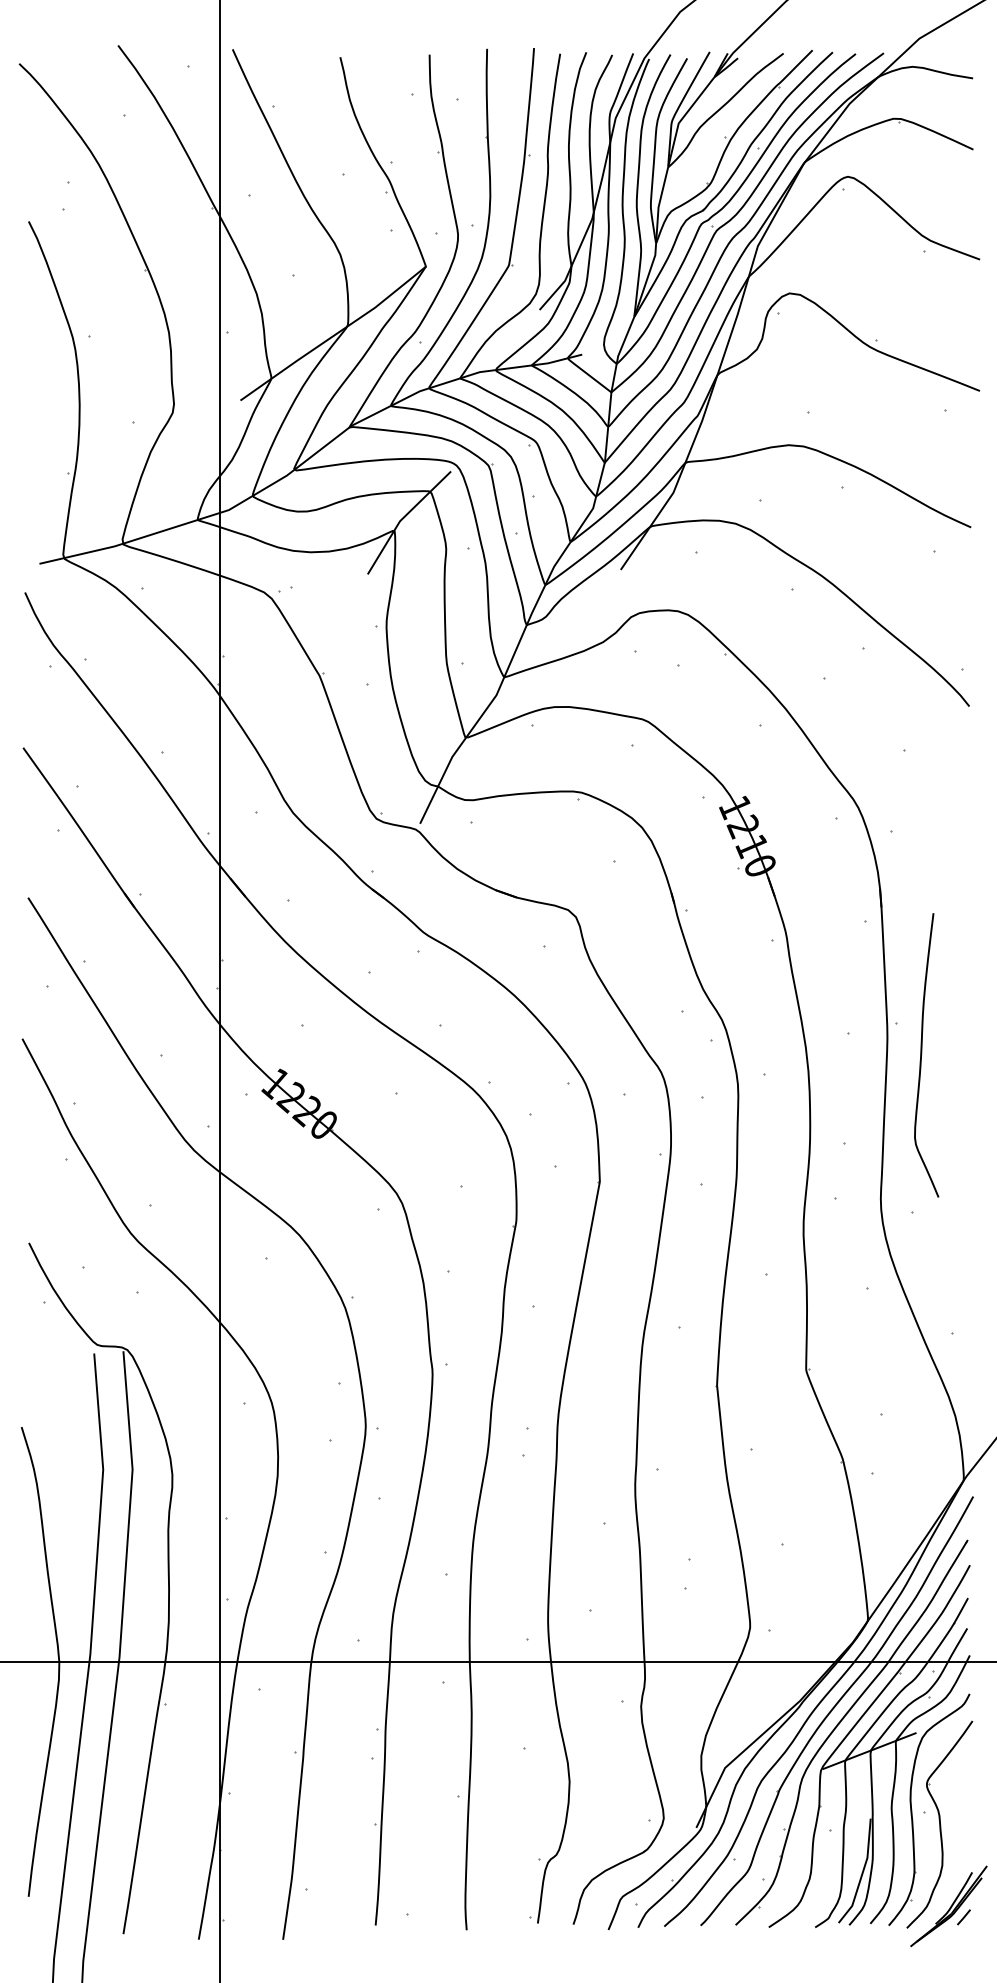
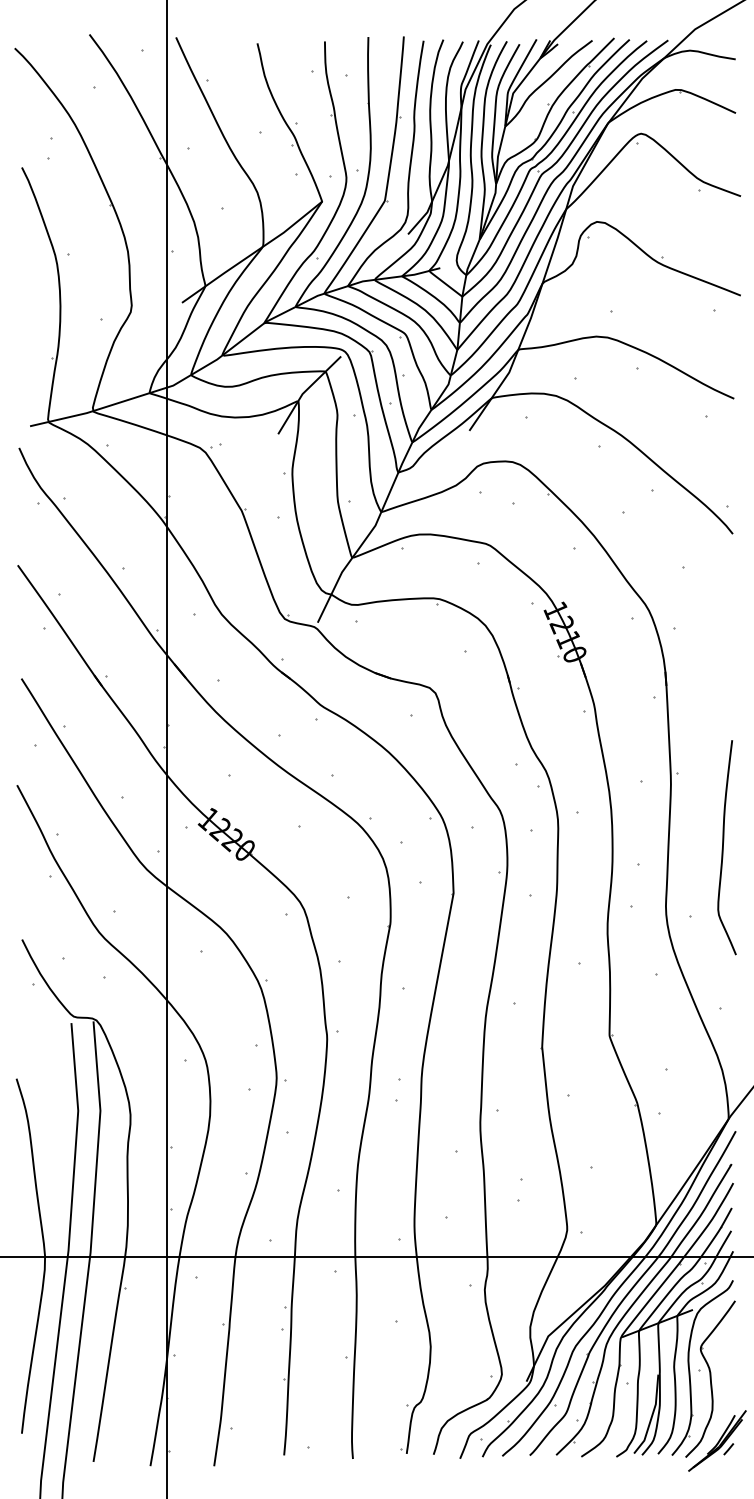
curve: (922, 1054) -> (723, 846), moved

